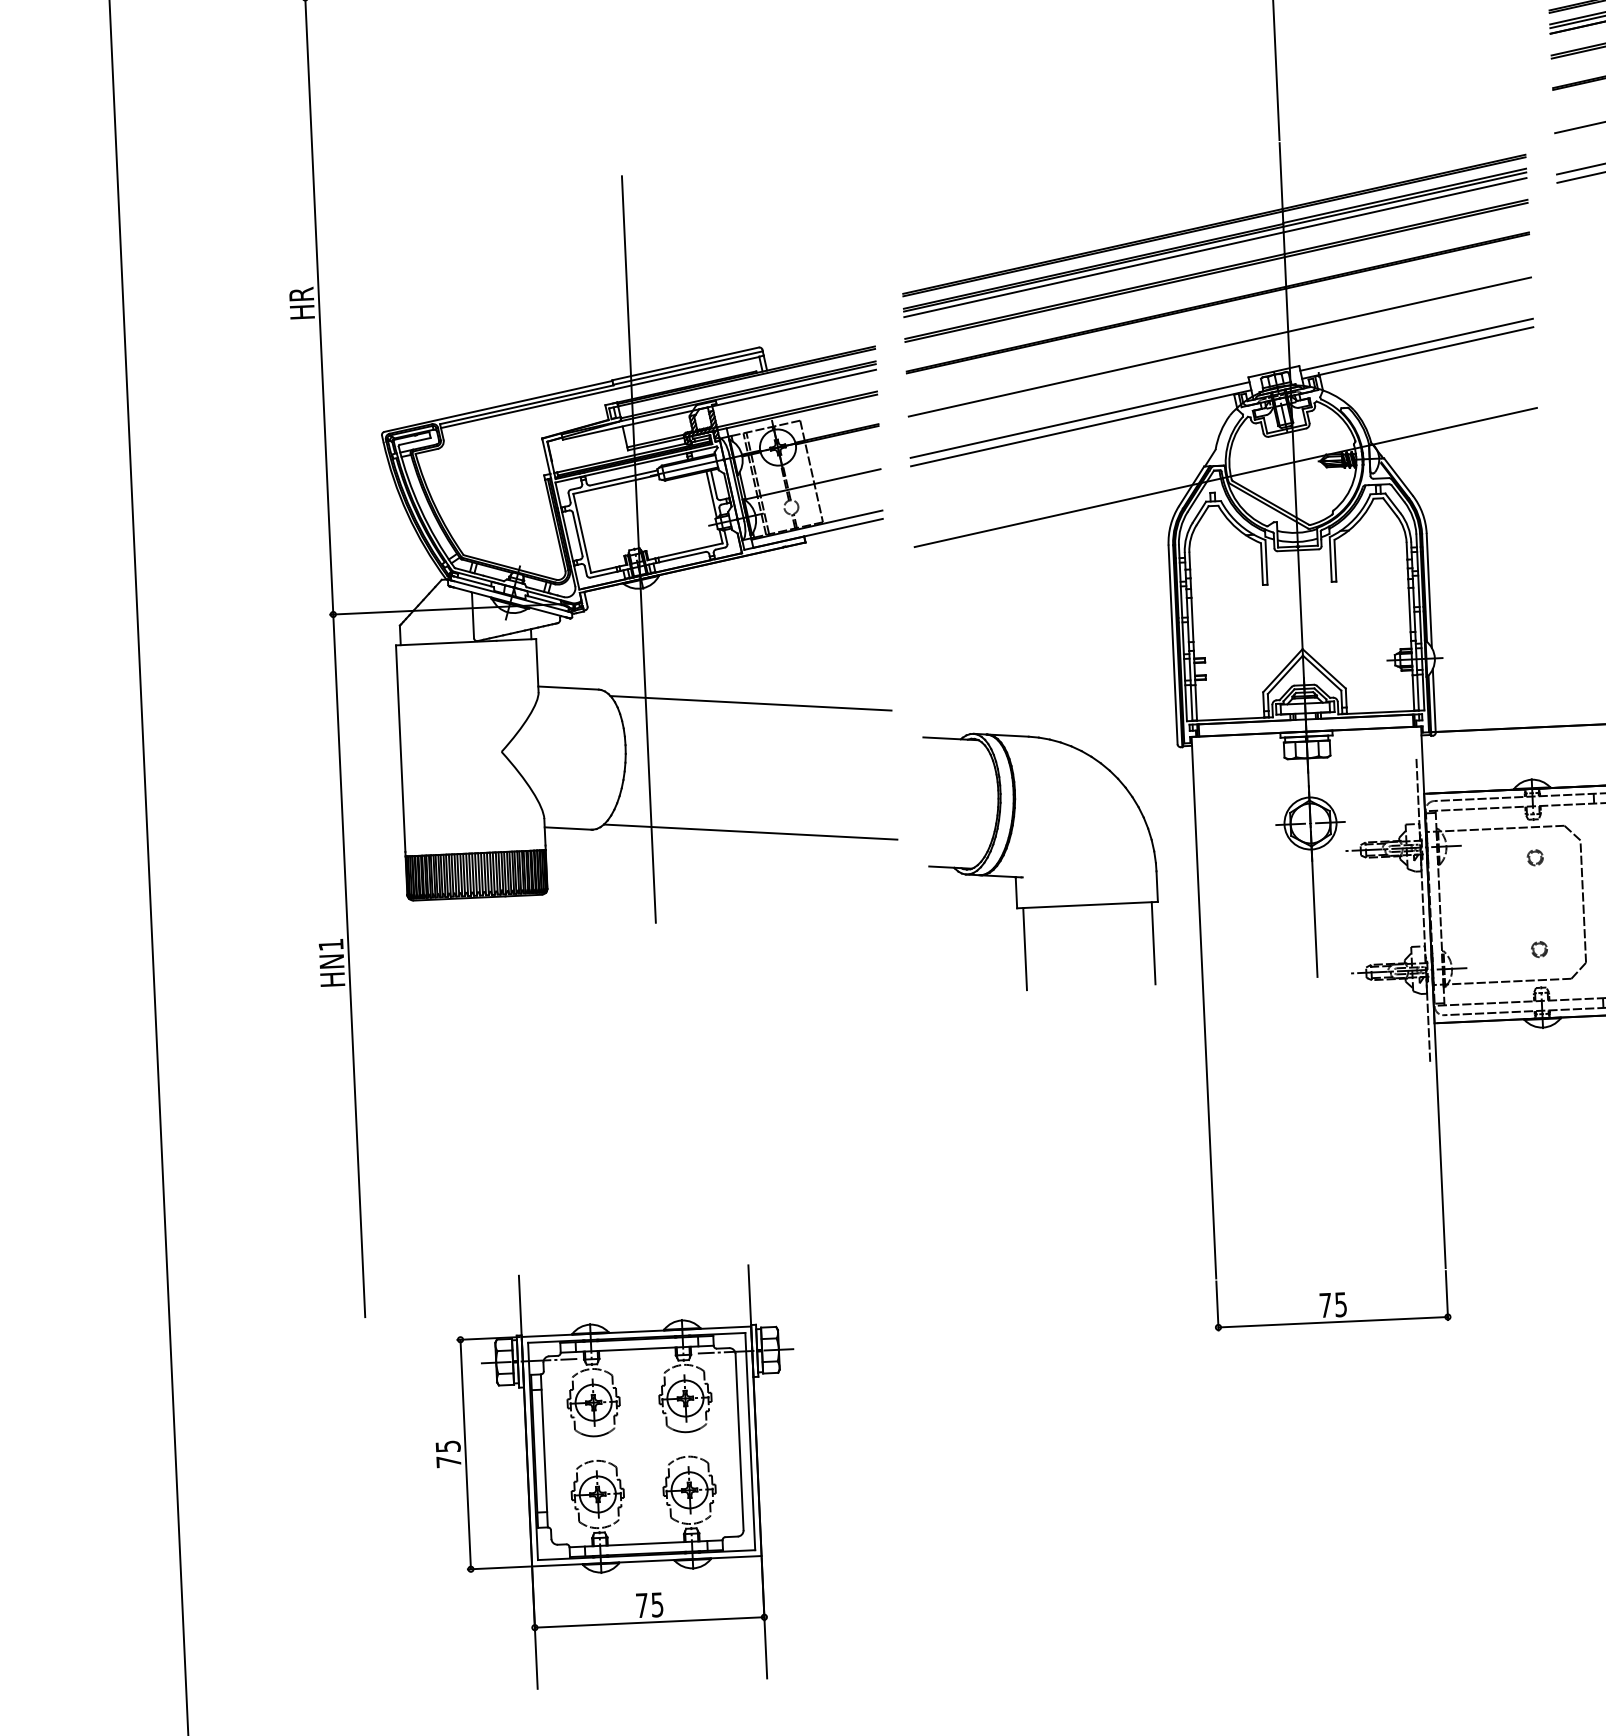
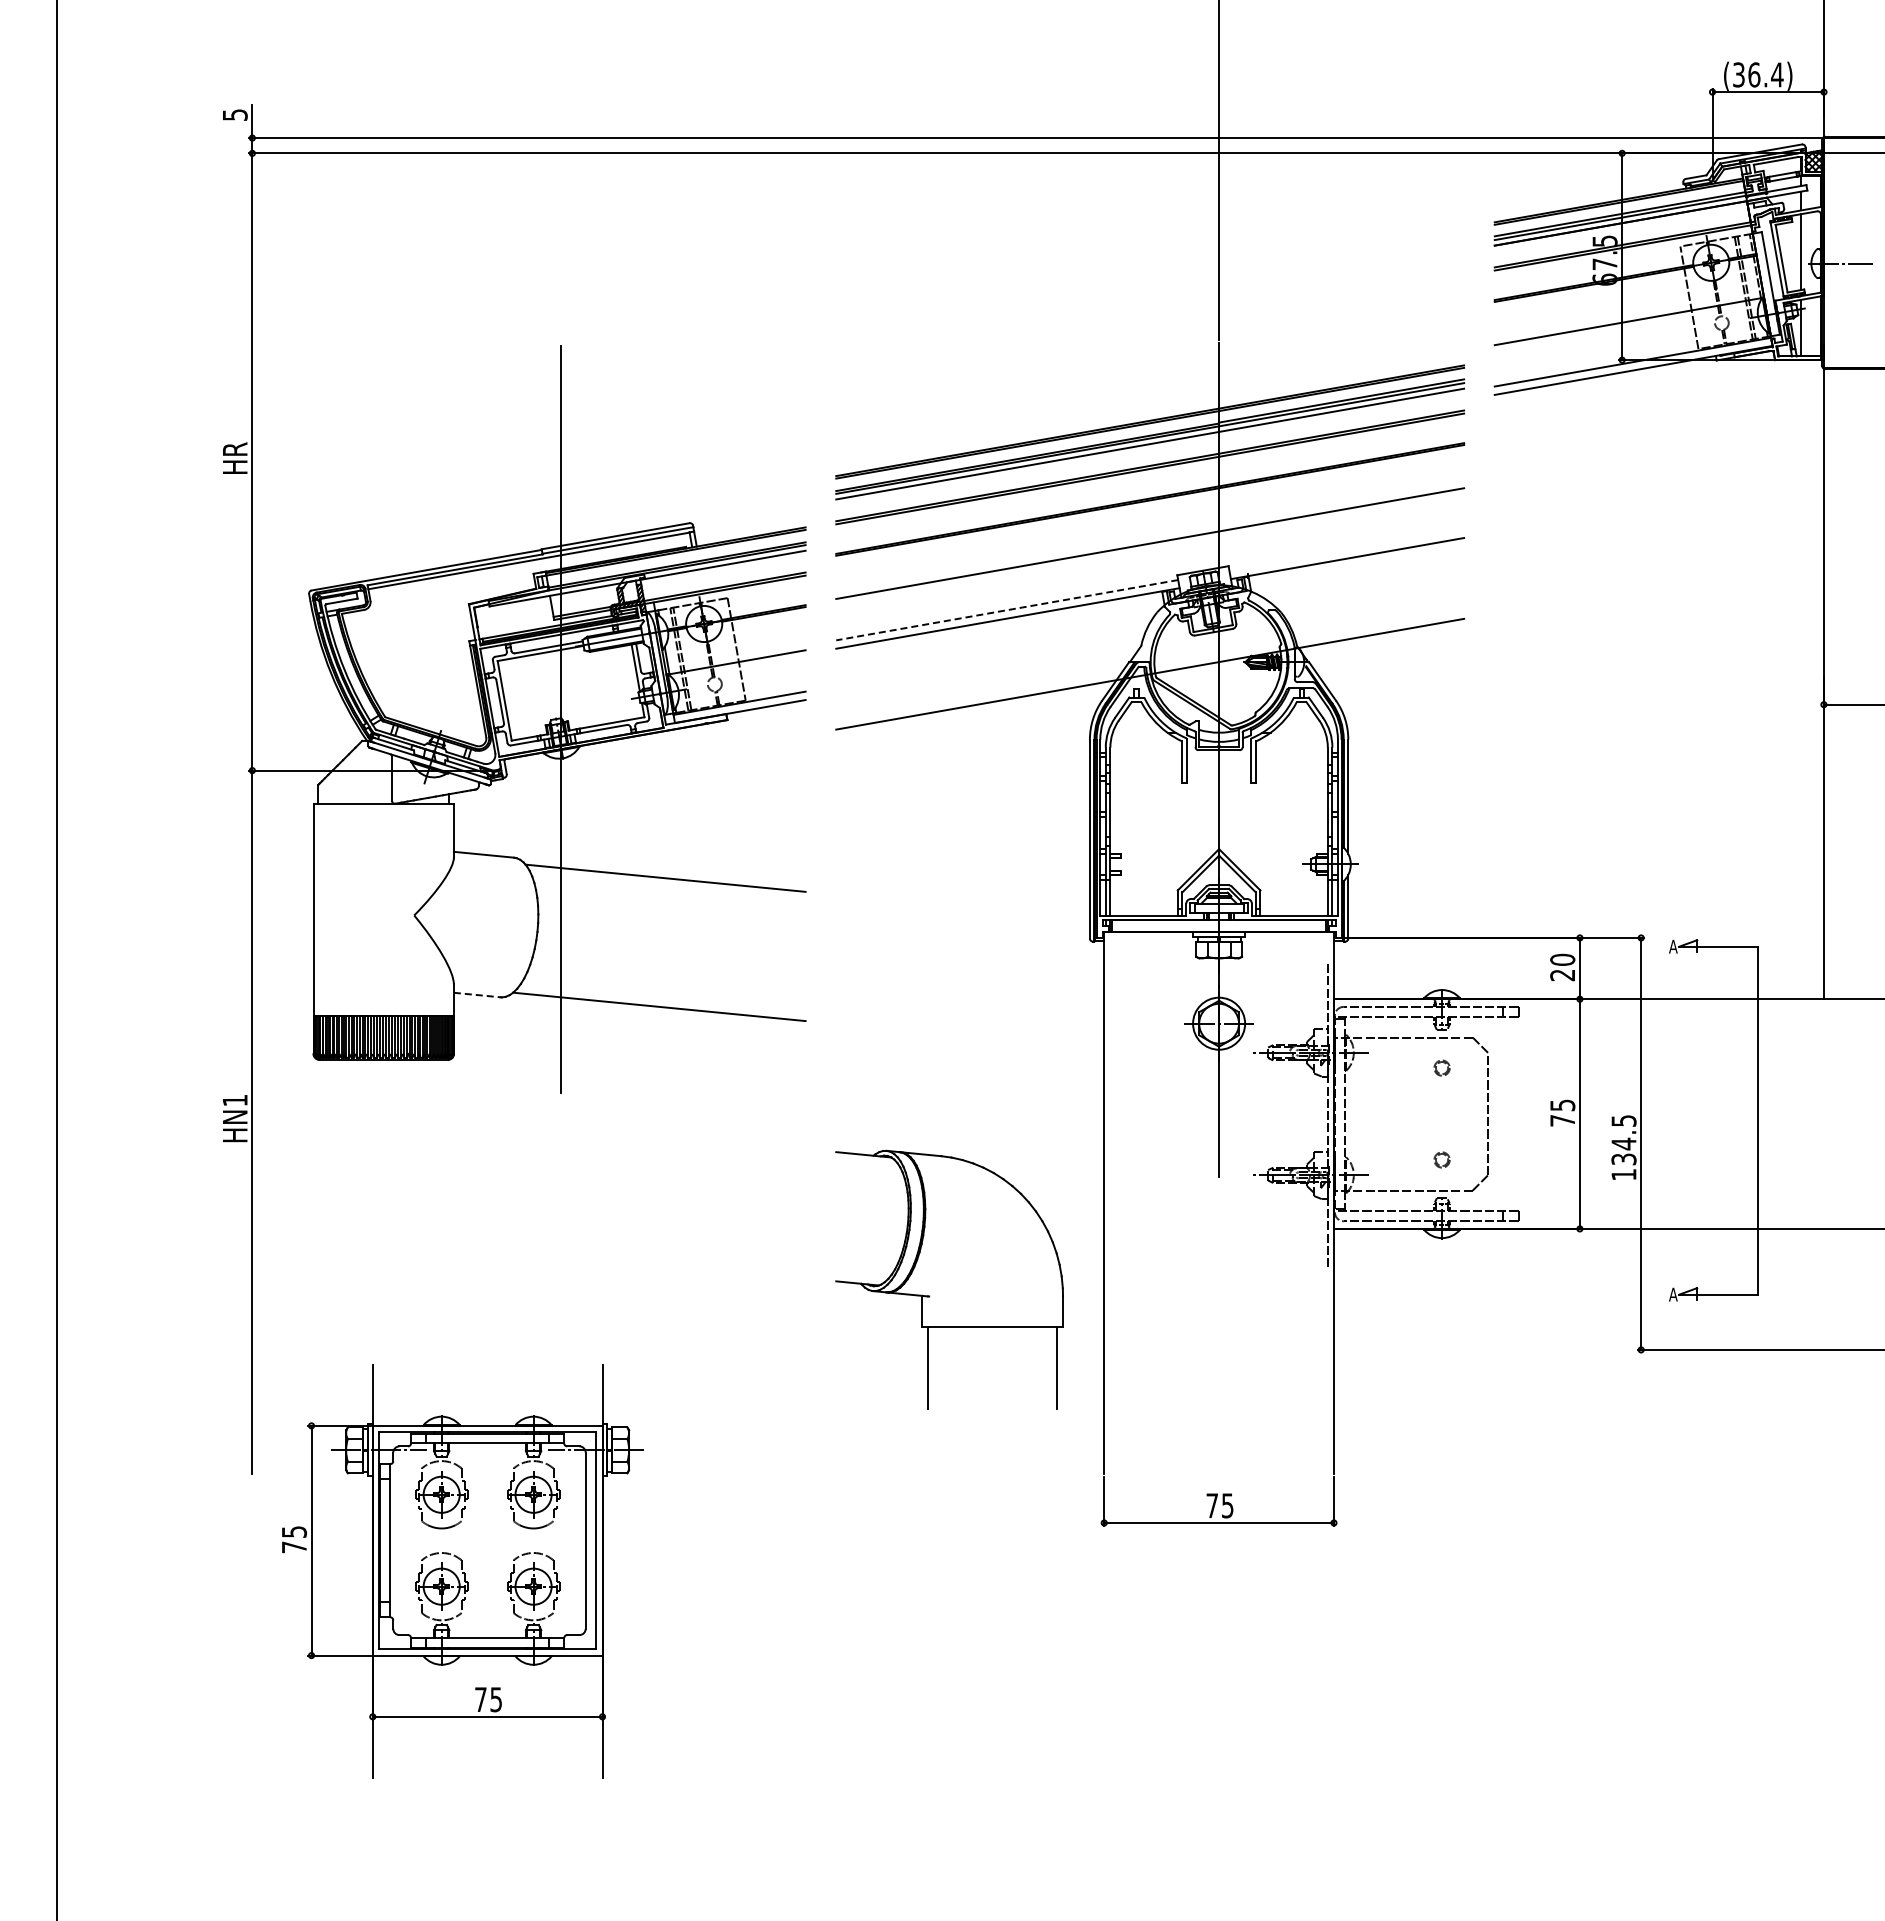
line: (1416, 344) -> (1346, 550), removed
line: (1080, 420) -> (1007, 610), solid -> dashed
line: (568, 828) -> (477, 995), solid -> dashed
part: (1042, 859) -> (949, 1279), moved
part: (617, 1478) -> (462, 1571), moved

